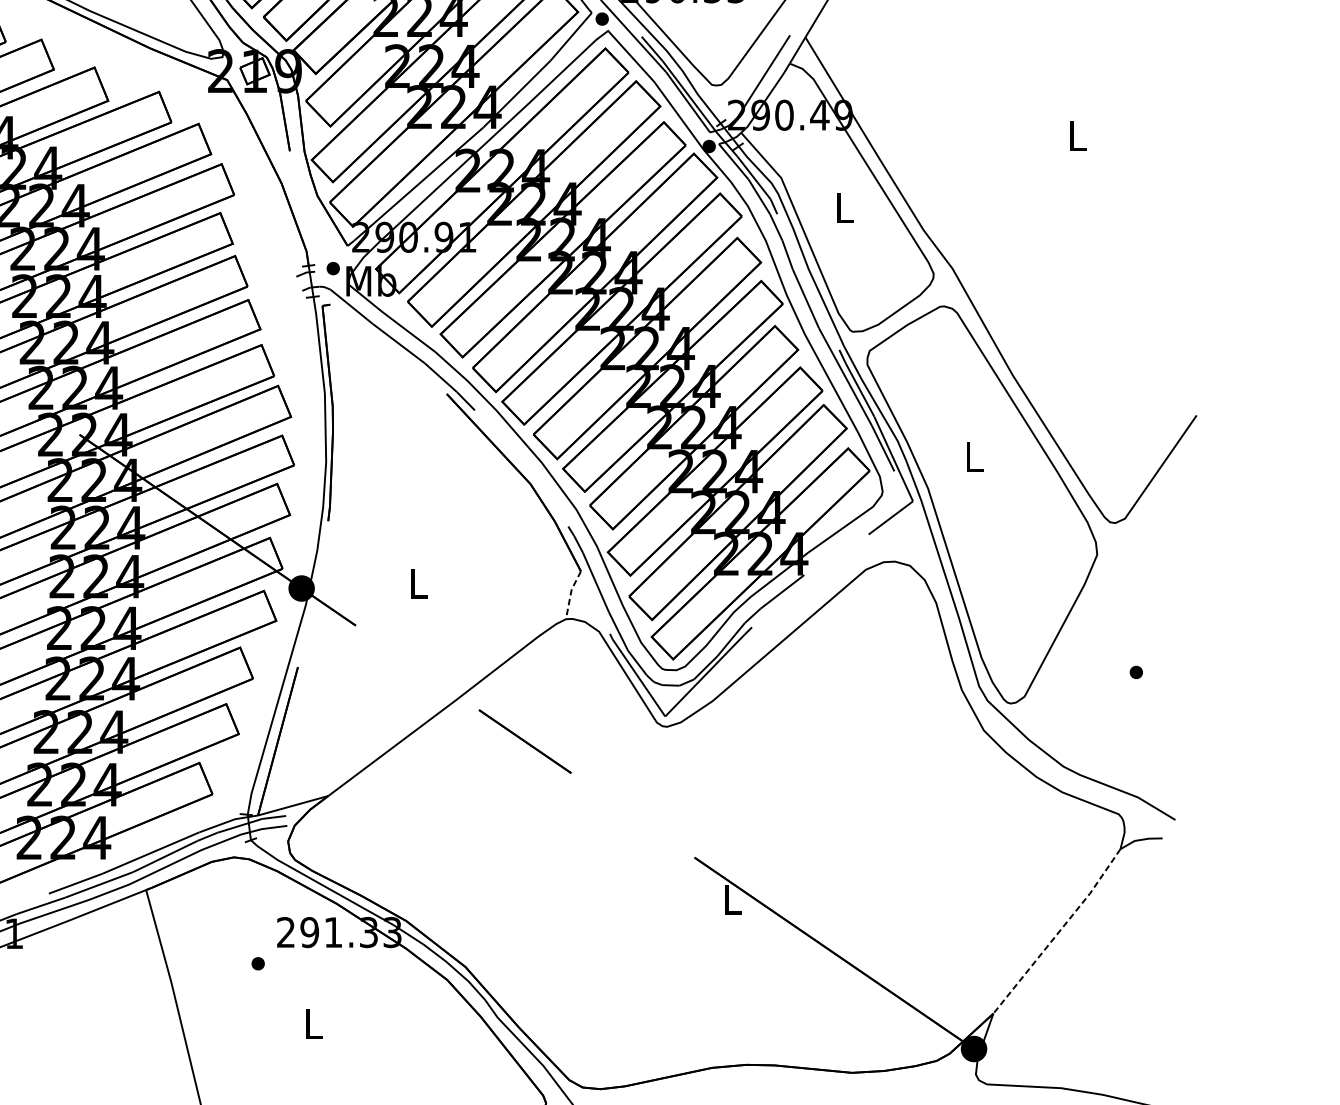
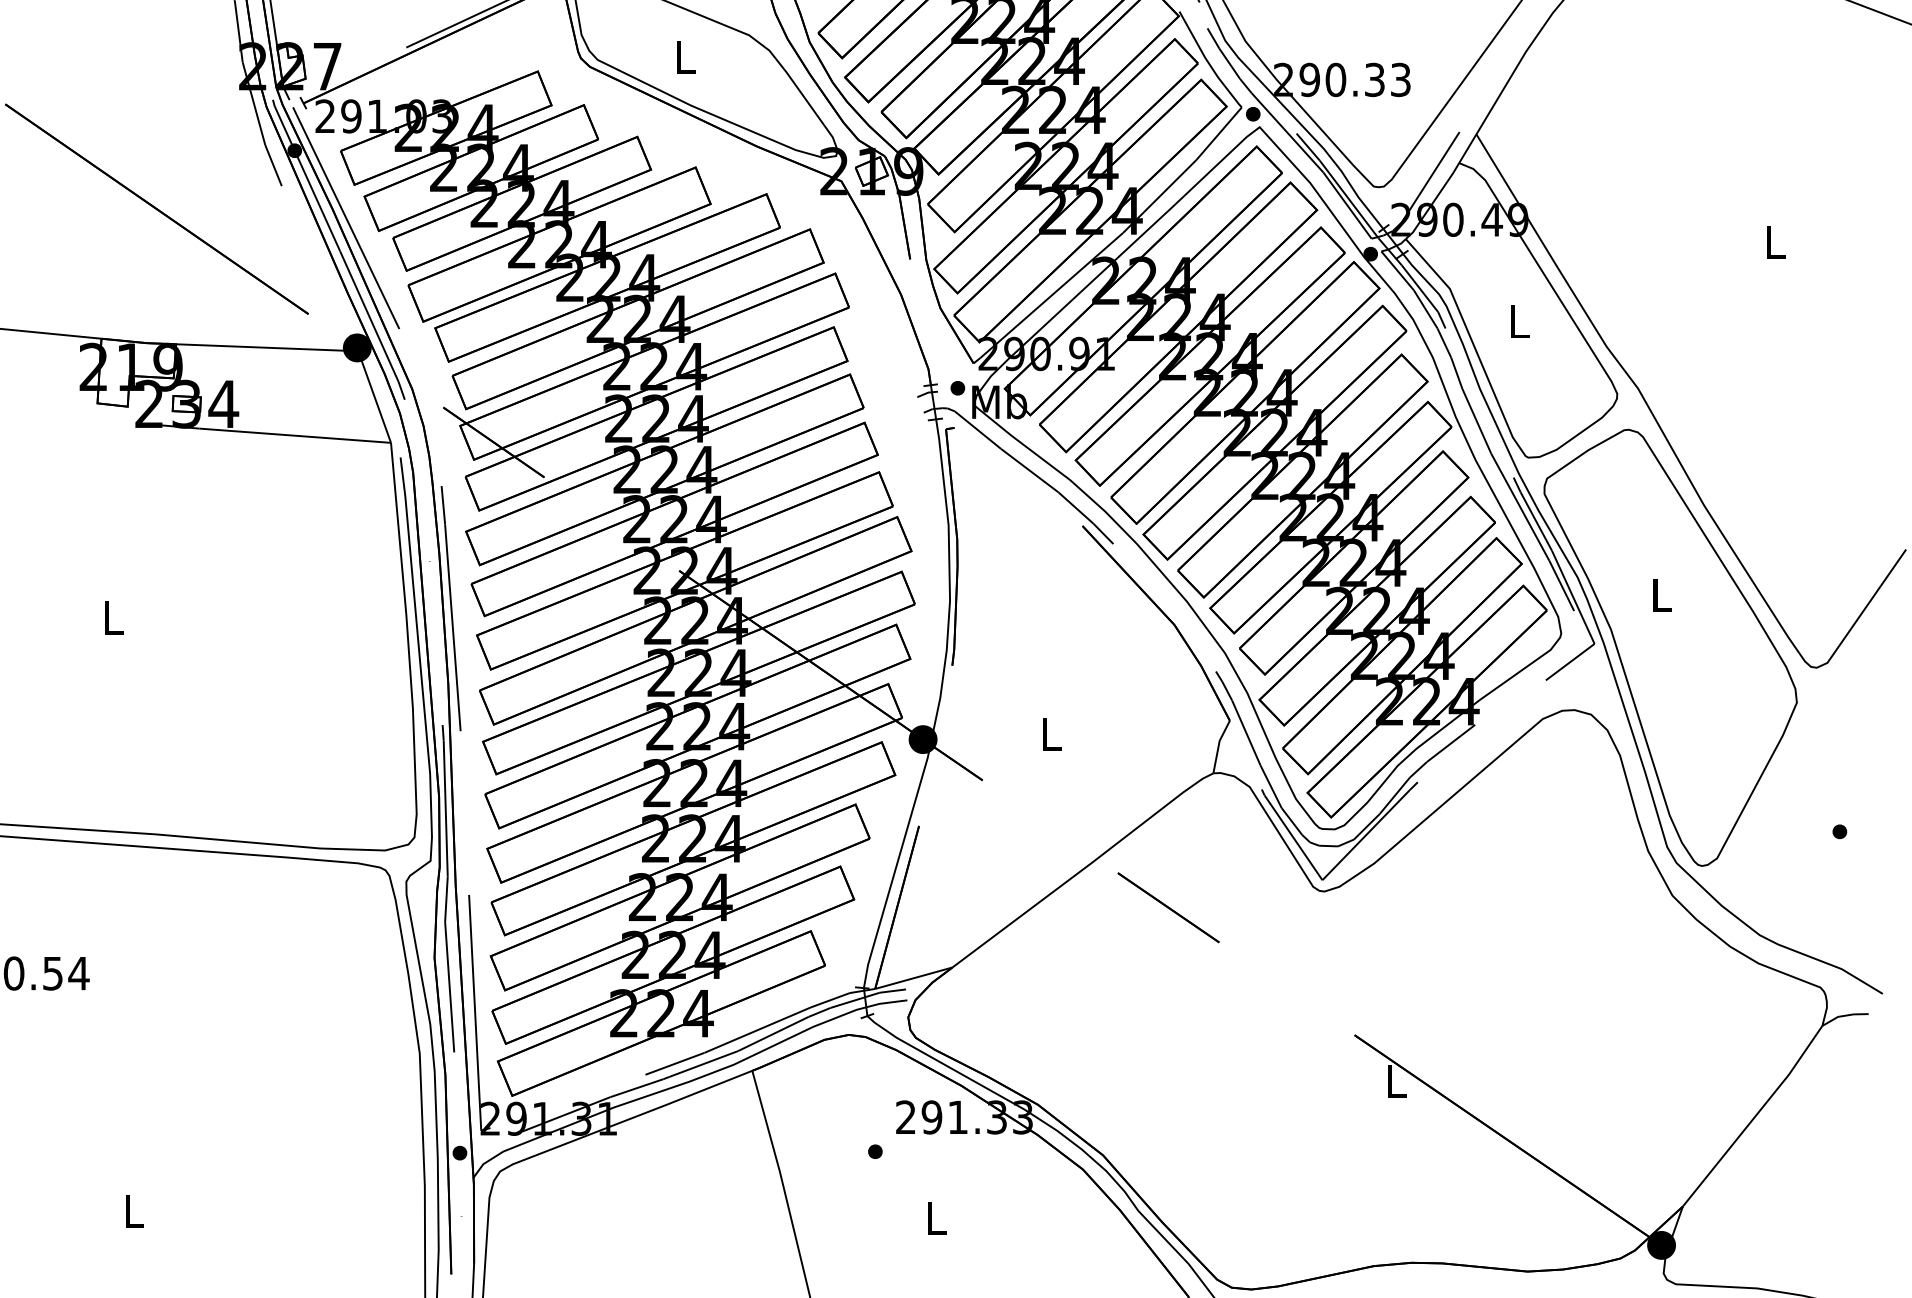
line: (570, 593) -> (1218, 745), dashed -> solid
line: (1058, 932) -> (1754, 1117), dashed -> solid

